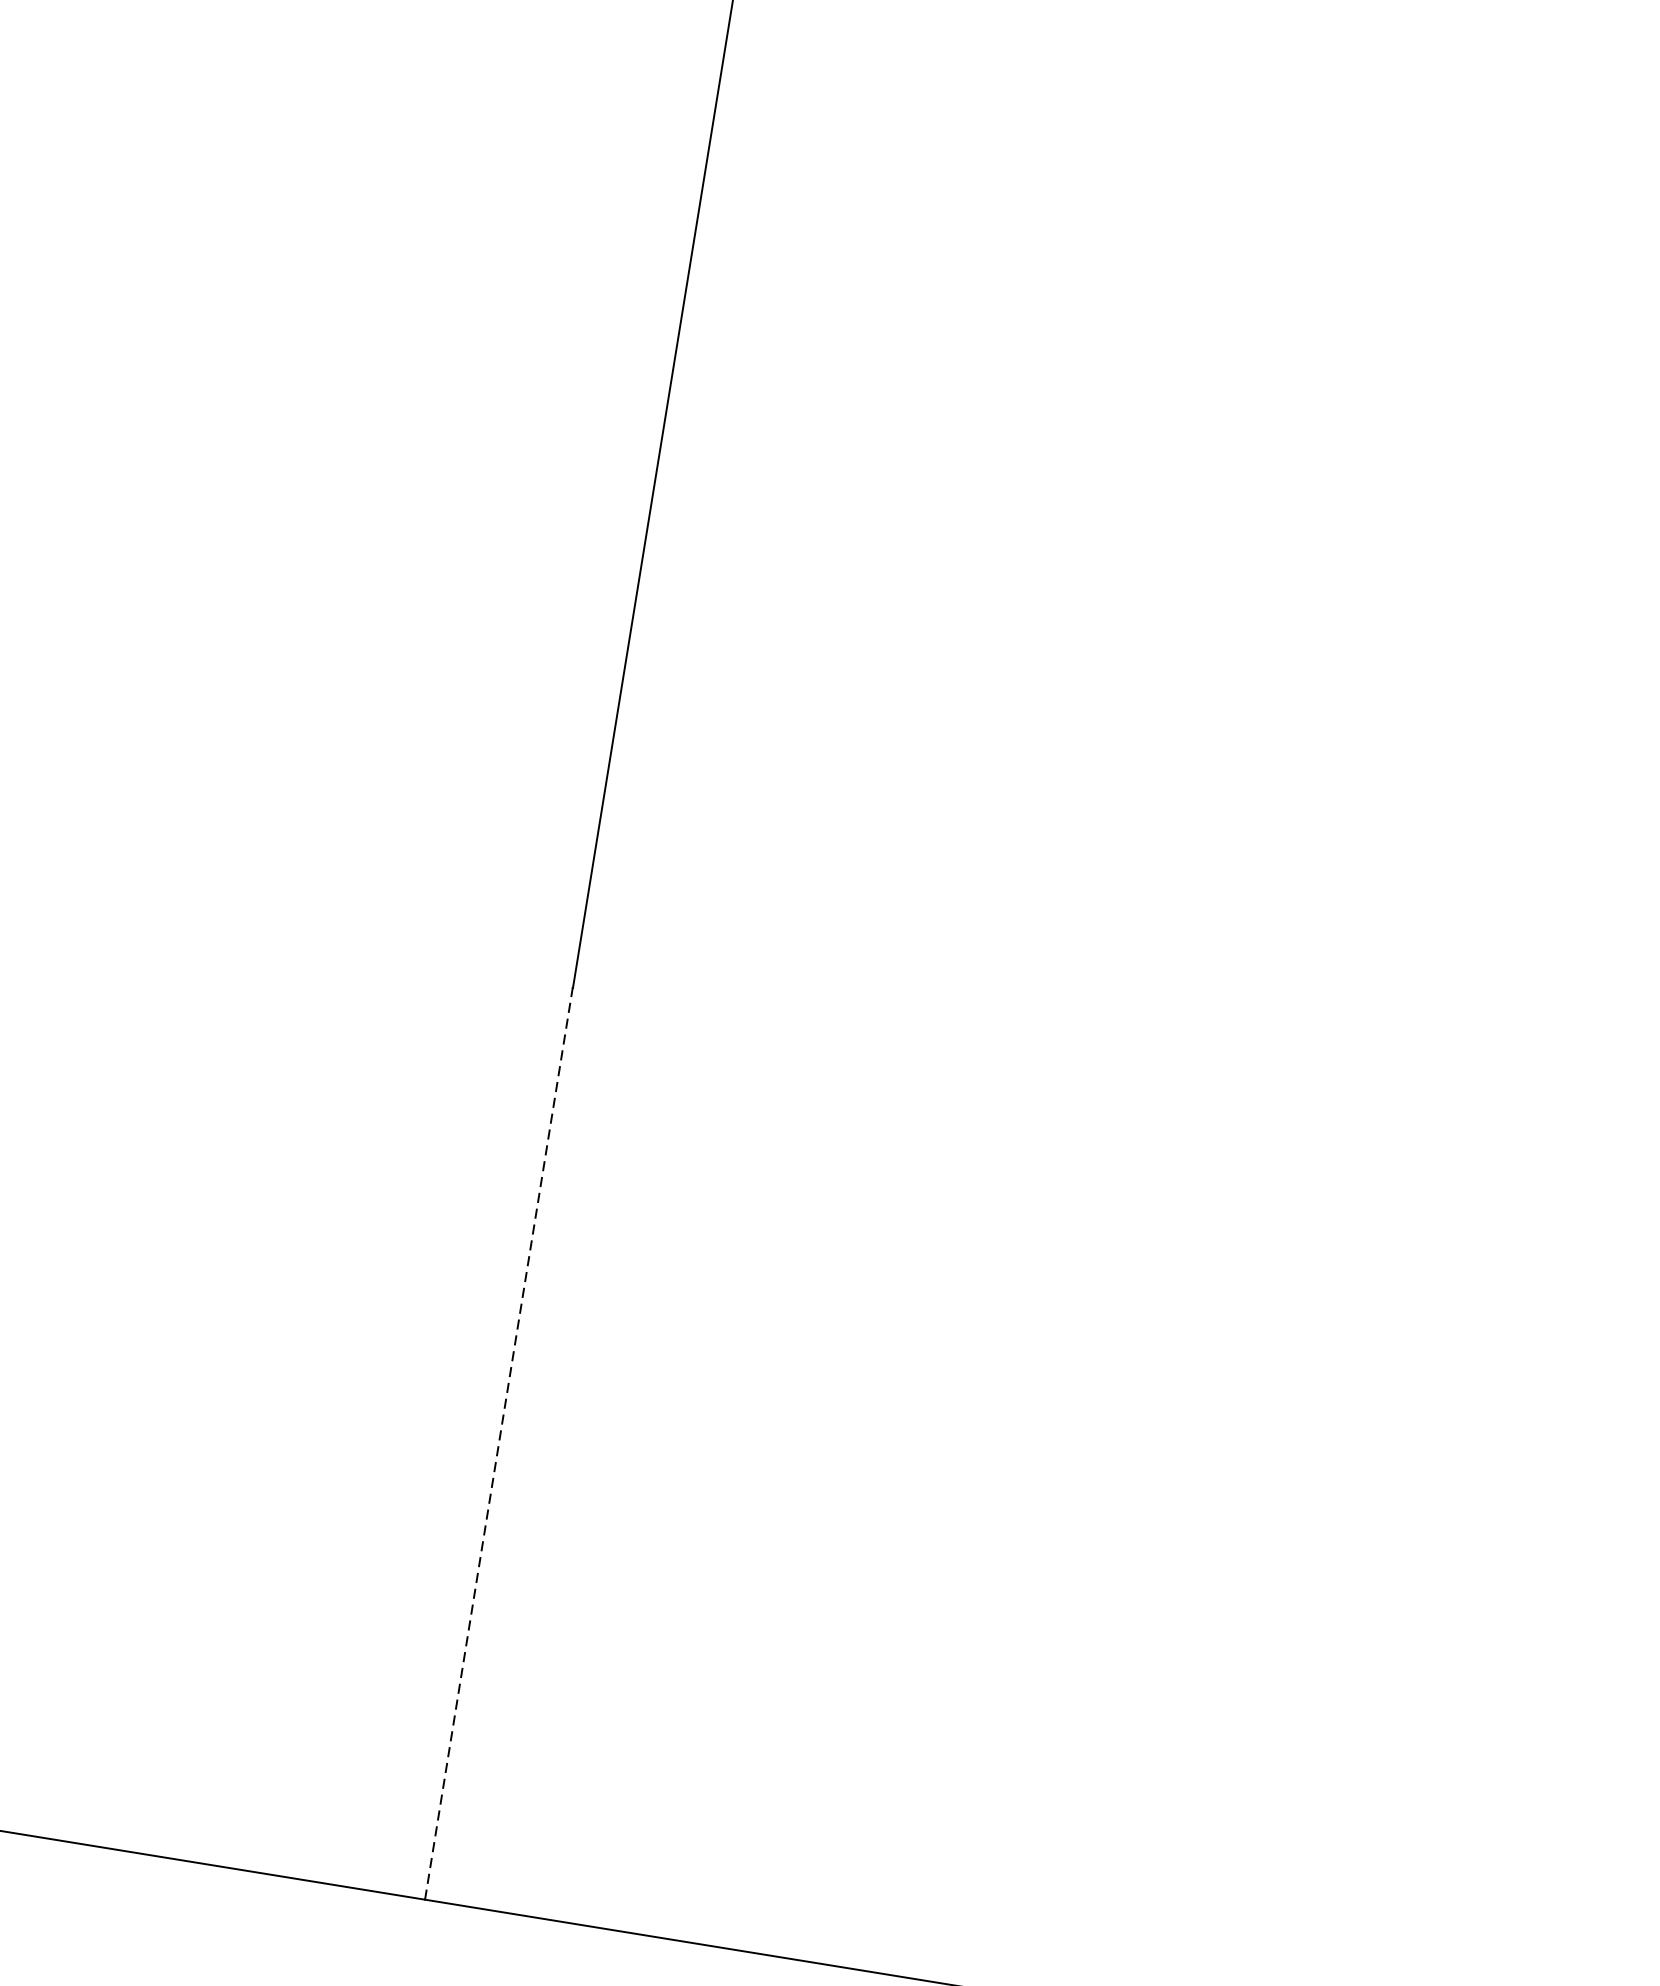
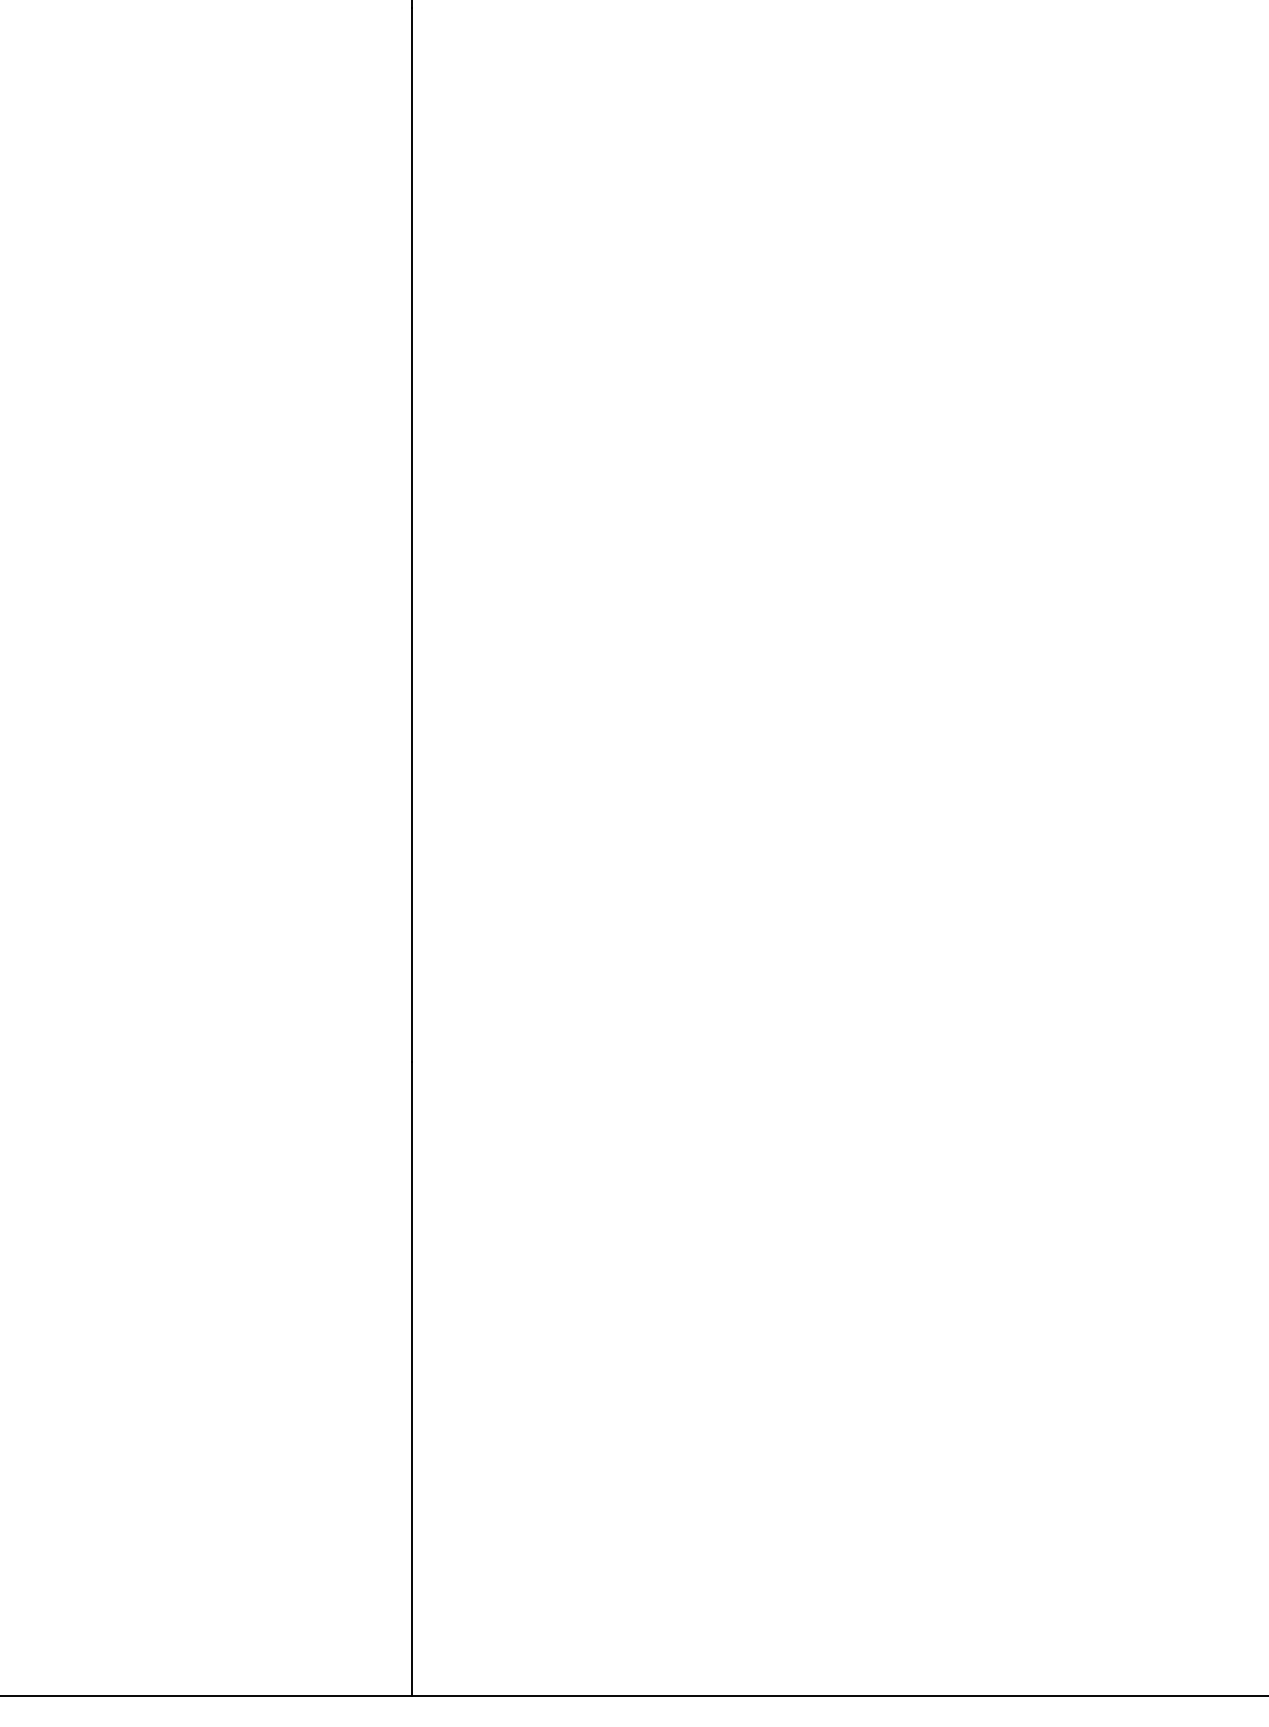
line: (498, 1443) -> (411, 1378), dashed -> solid

